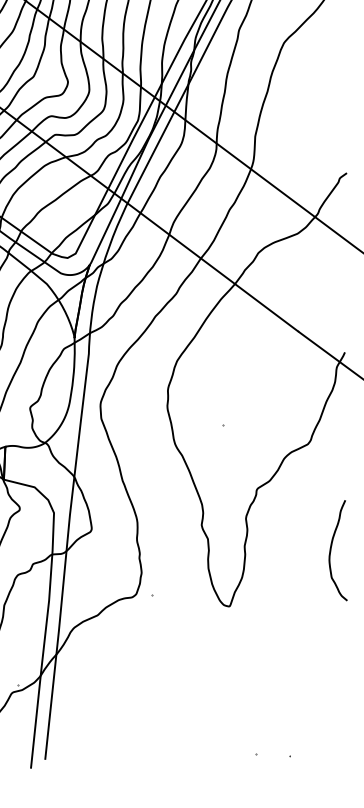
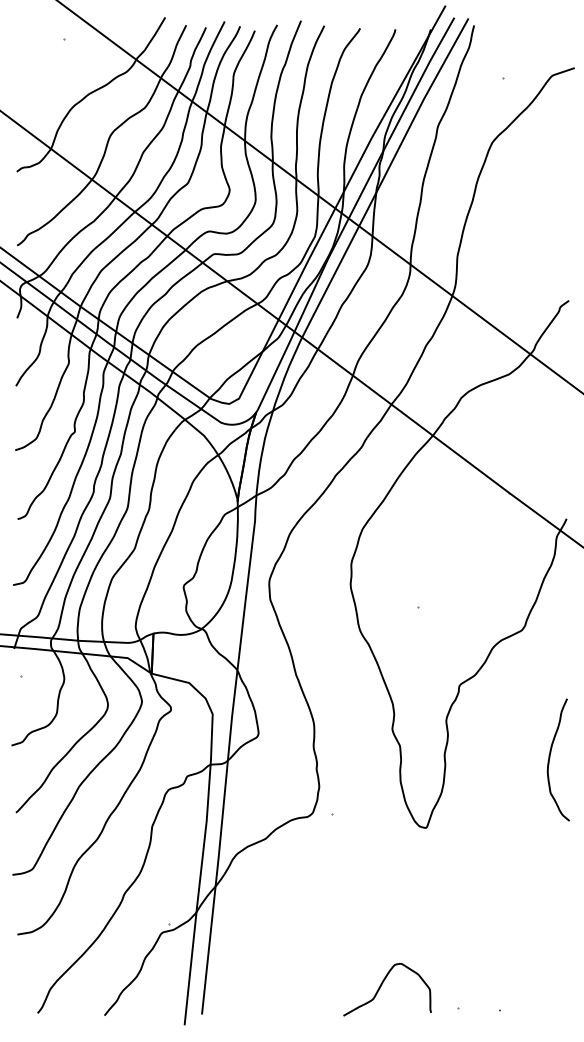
curve: (192, 736) -> (381, 986), added

